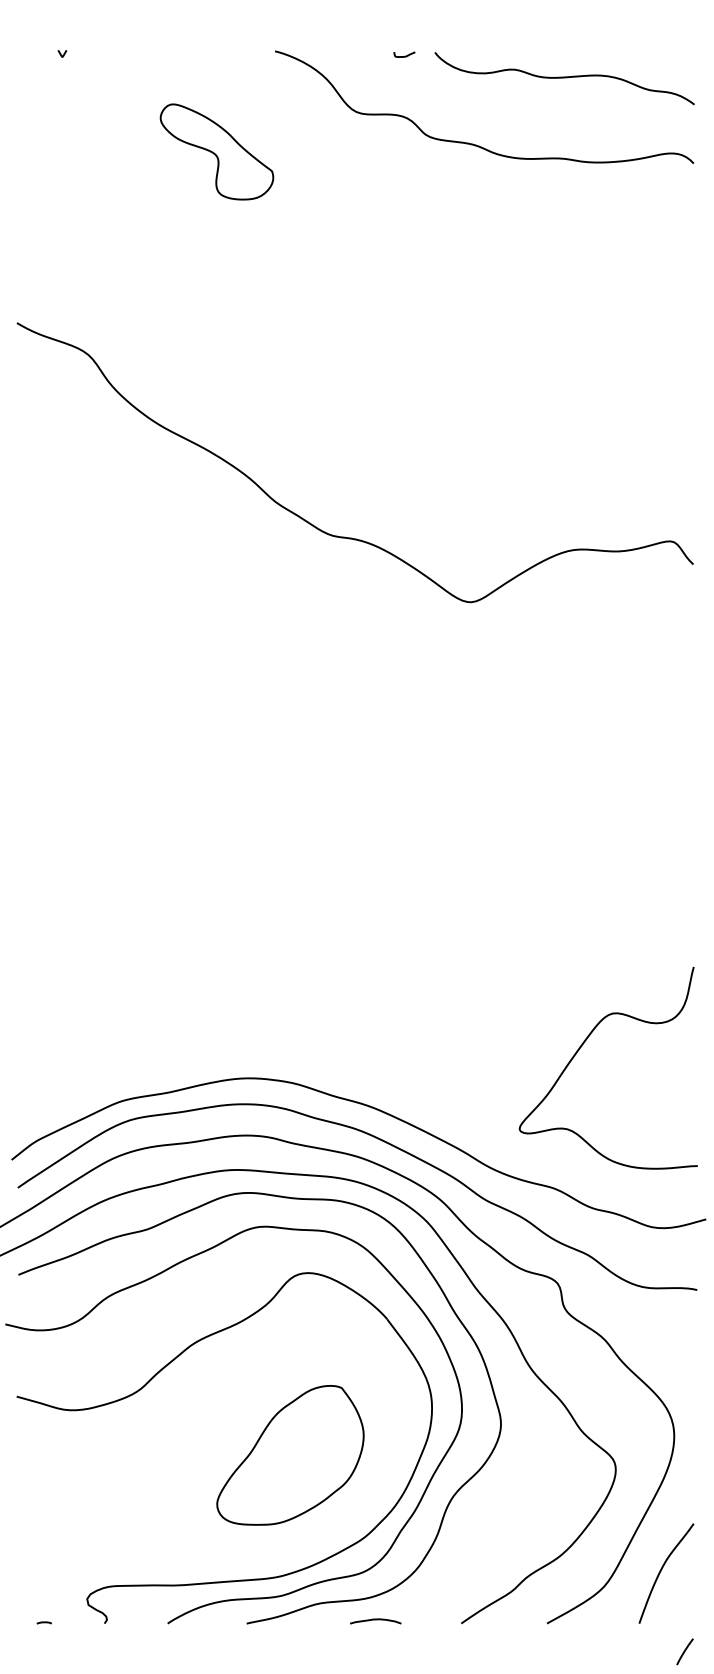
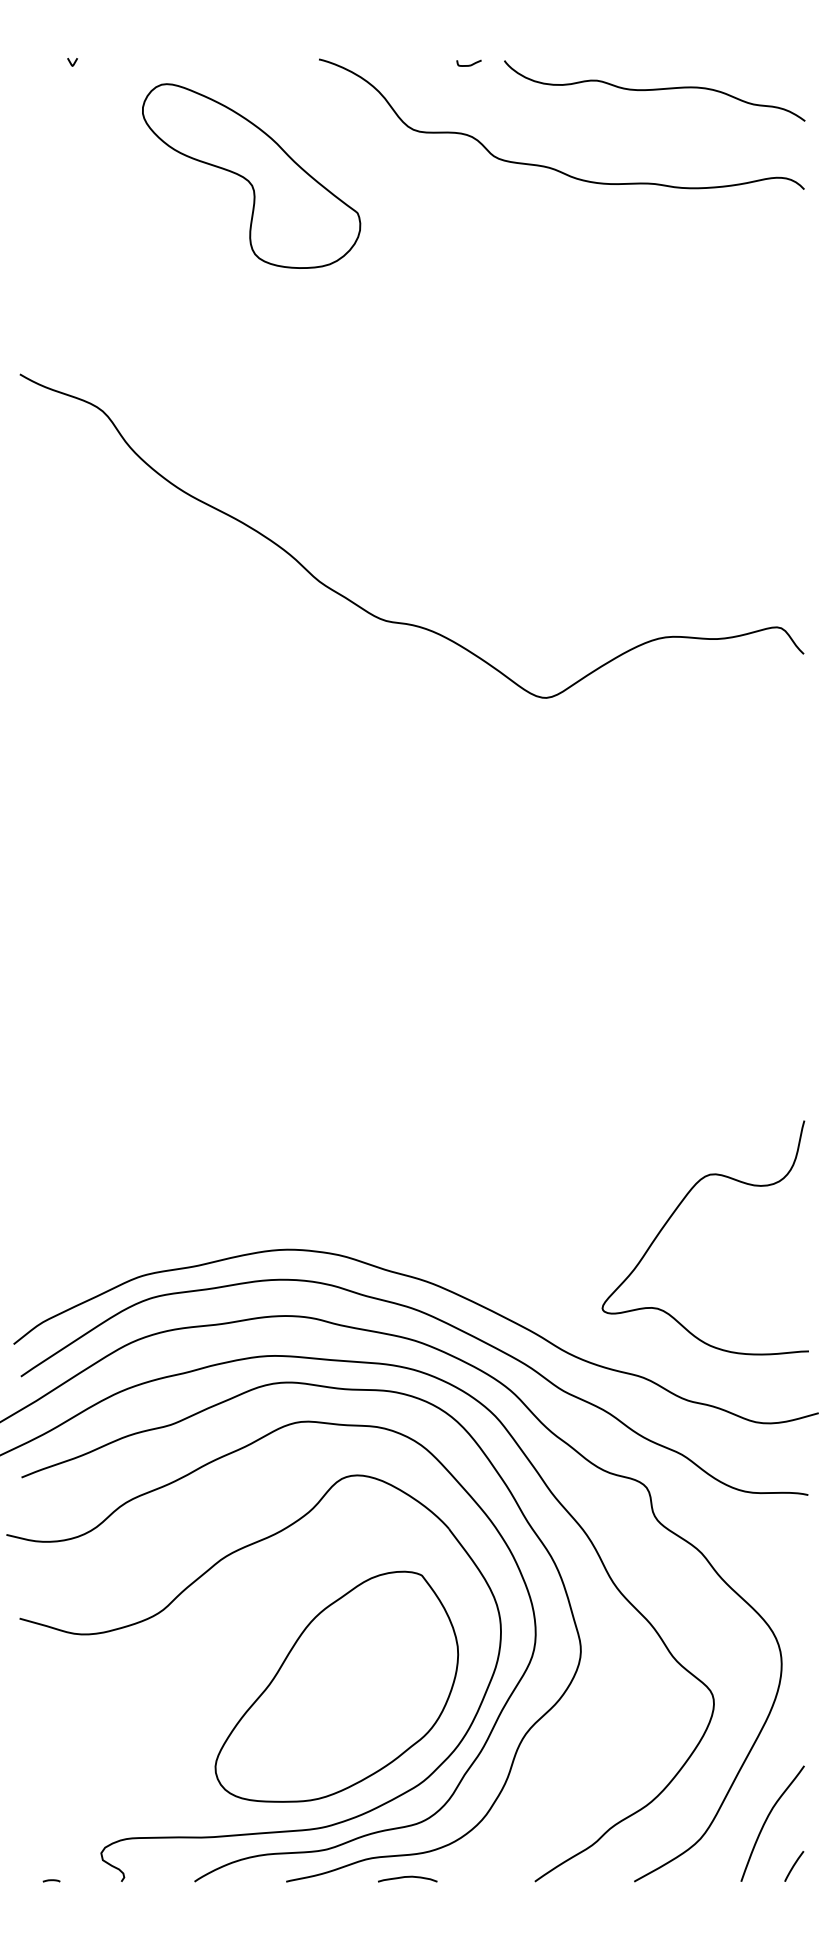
part: (216, 151) -> (251, 175), size x1.67
part: (290, 1455) -> (336, 1686), size x1.43
curve: (375, 1619) -> (407, 1877), moved
curve: (685, 1651) -> (794, 1866), moved

